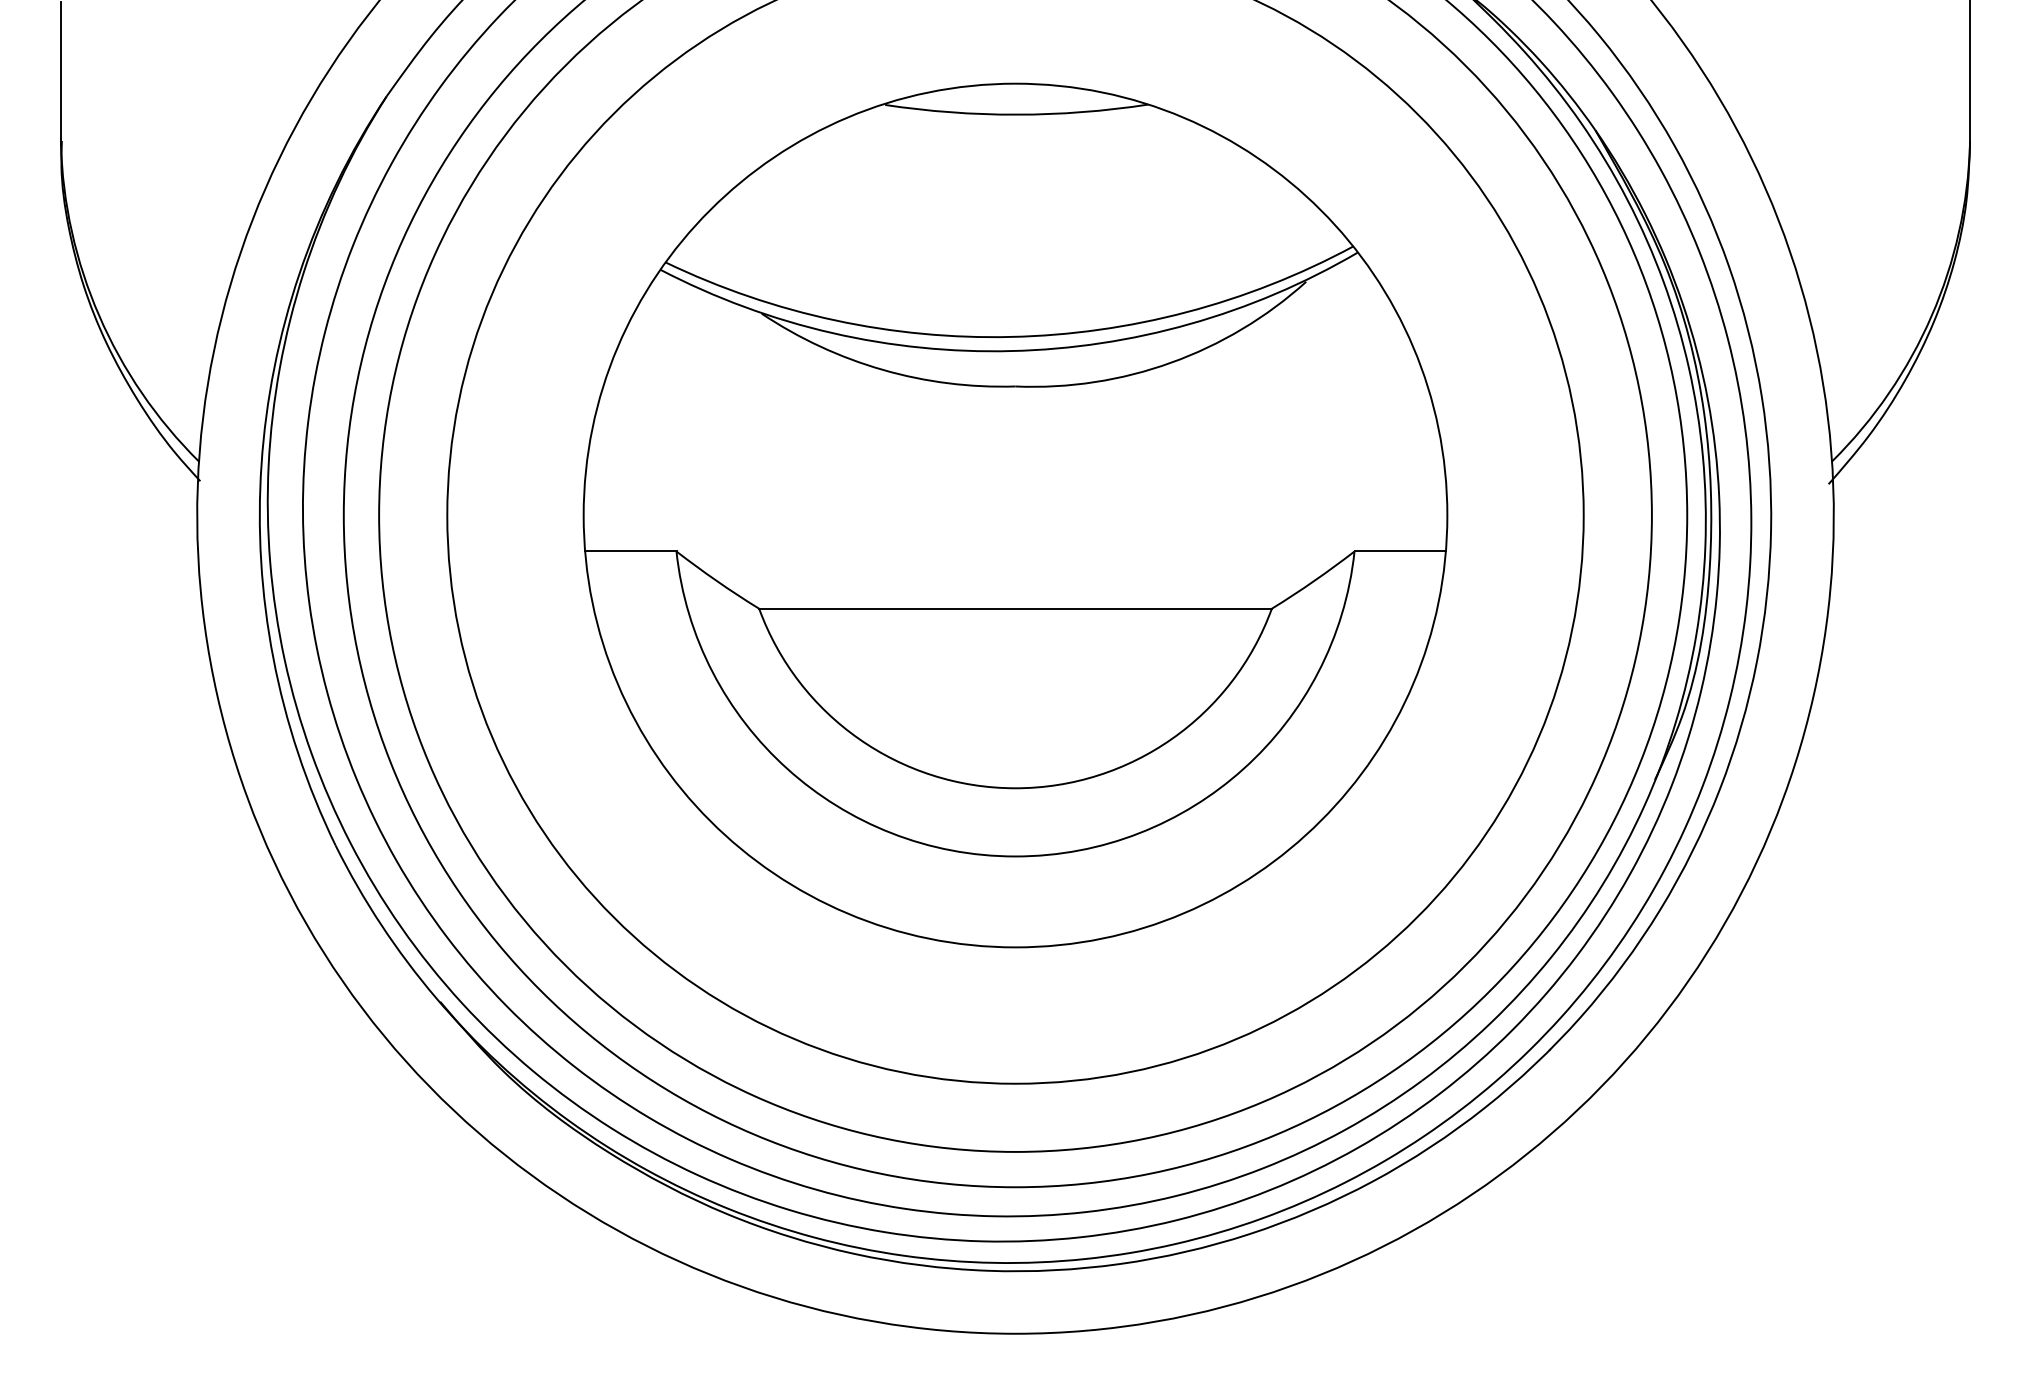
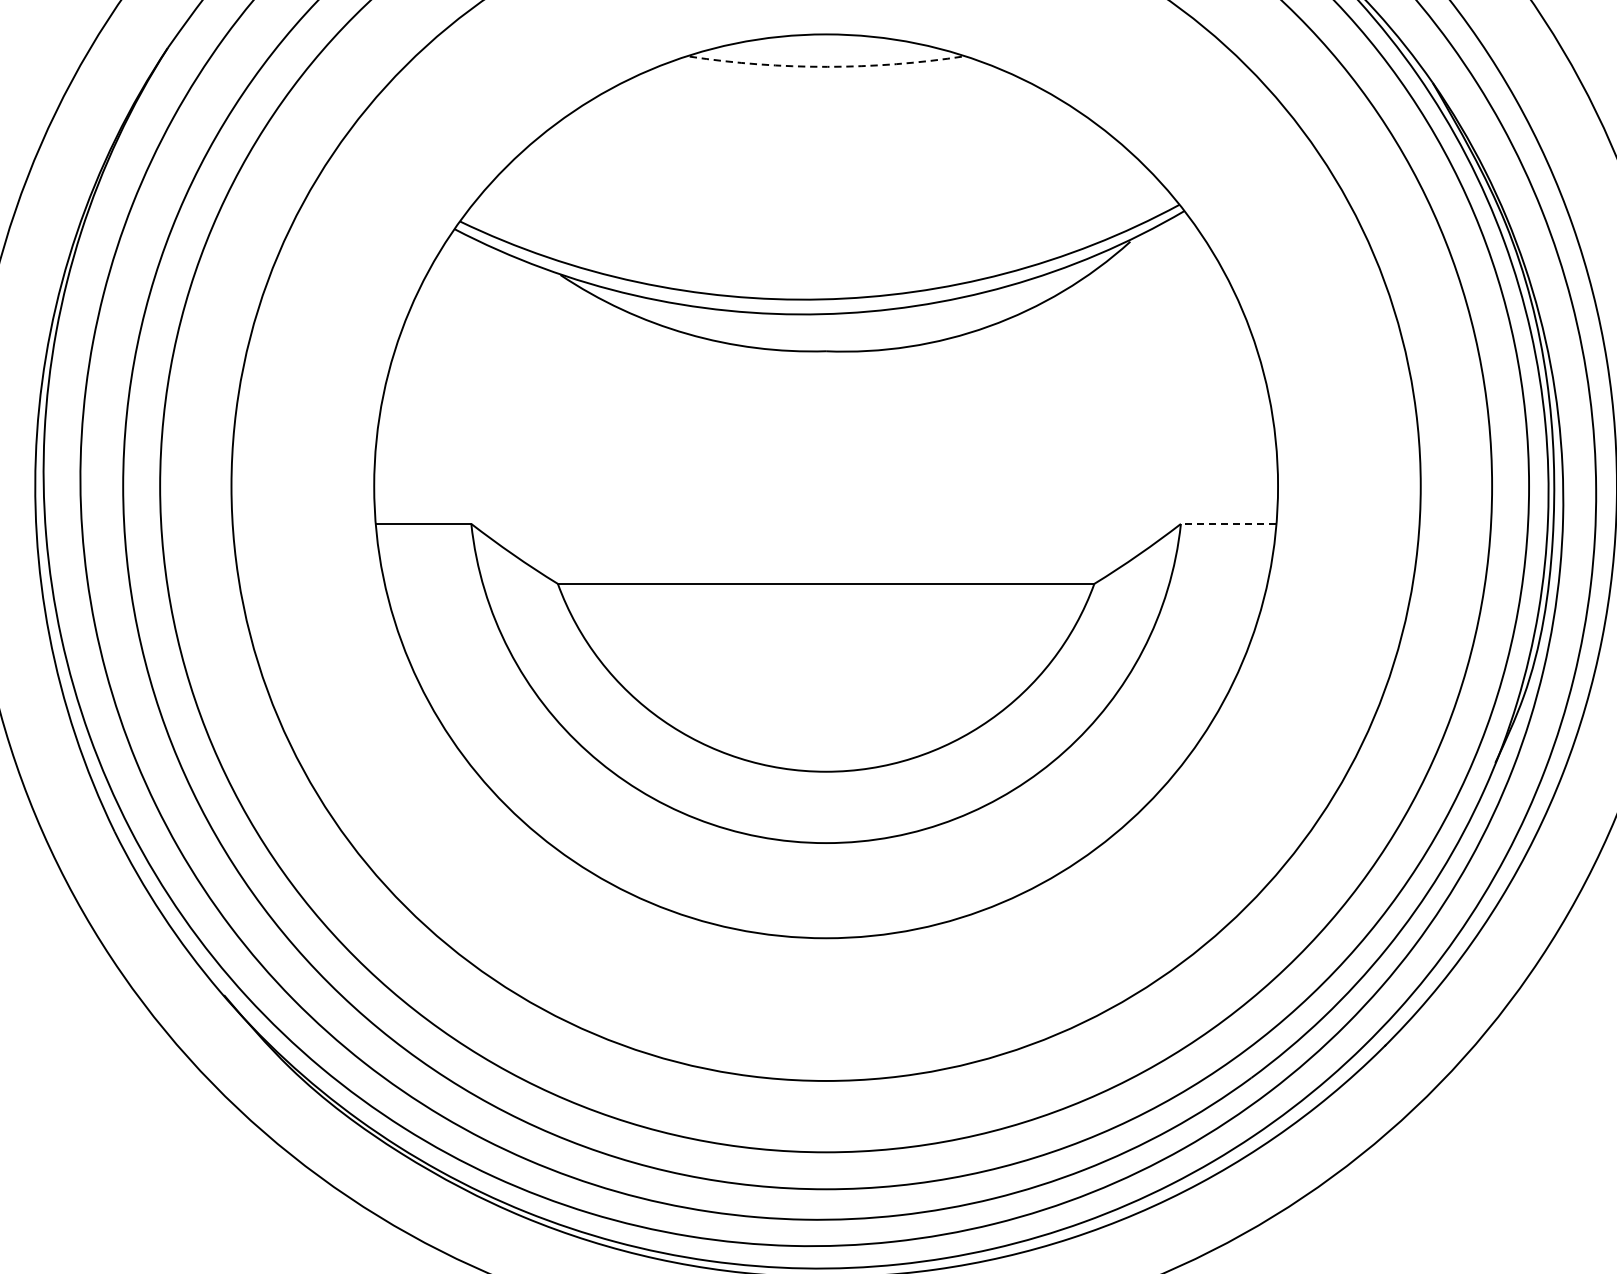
arc: (1016, 114) -> (827, 66), solid -> dashed
line: (1400, 551) -> (1229, 523), solid -> dashed

